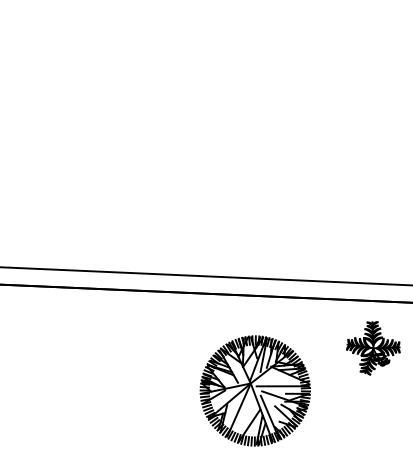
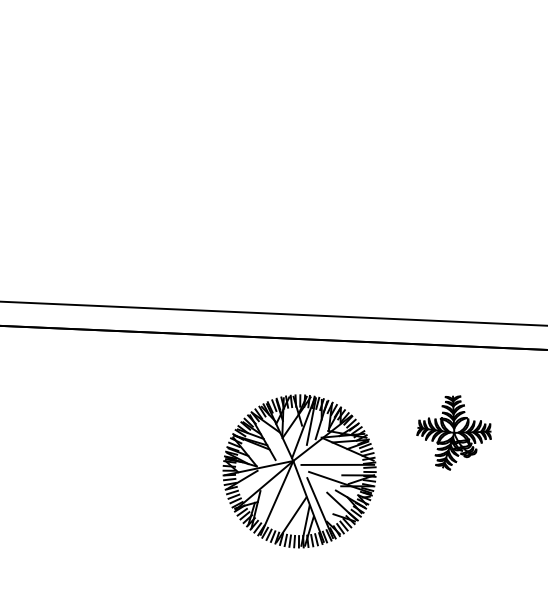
part: (373, 348) -> (454, 433), moved

